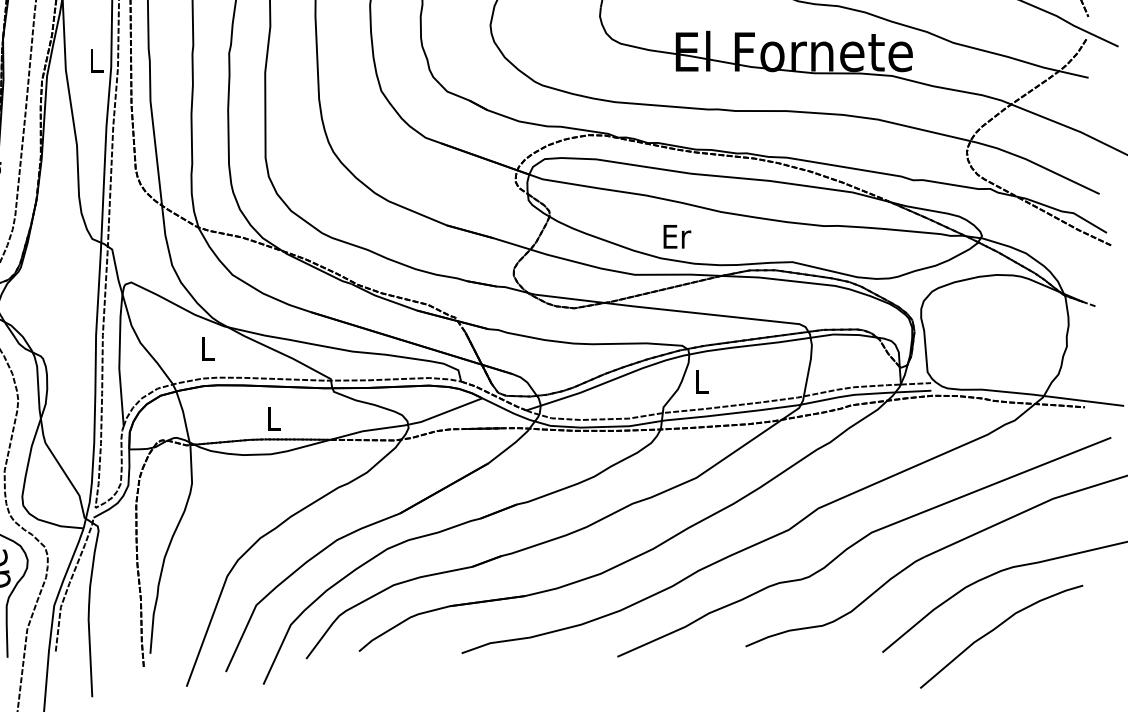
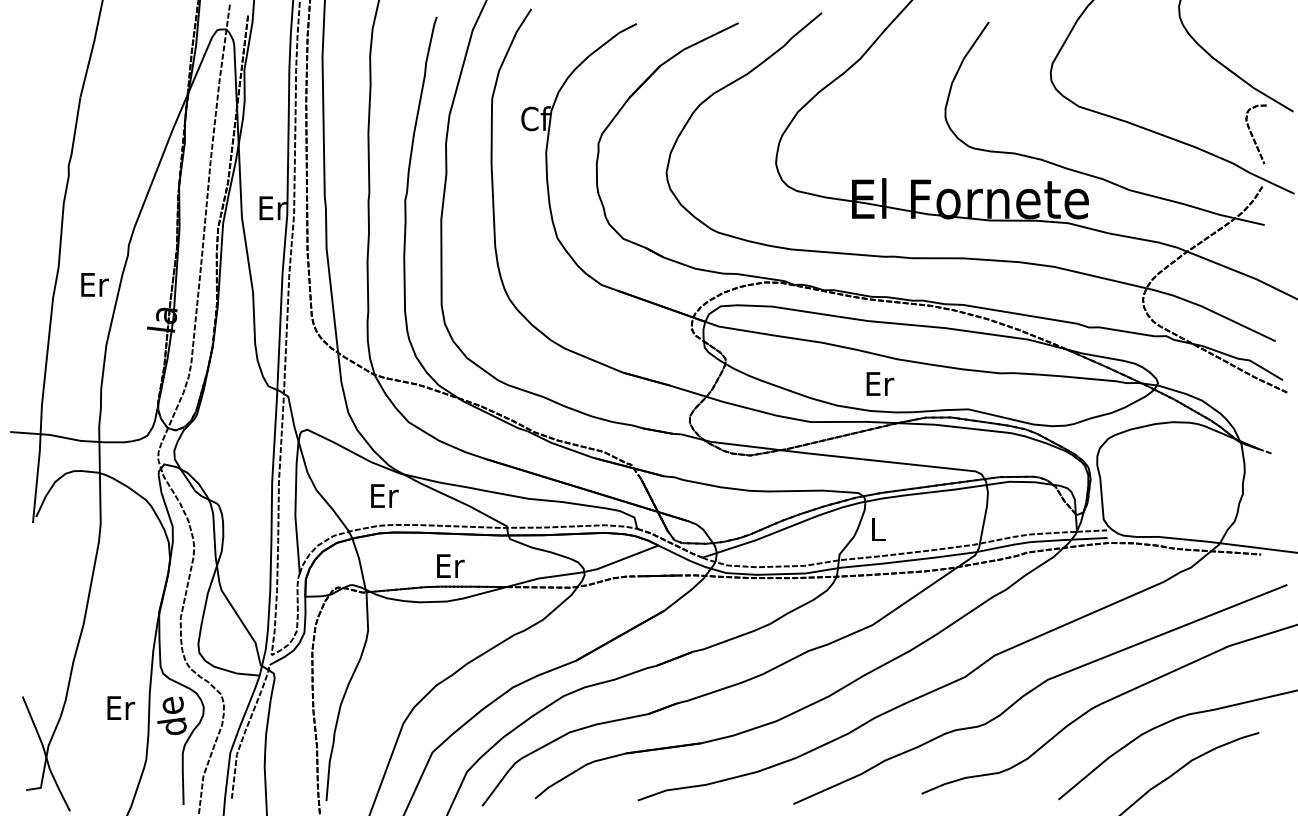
text: (96, 61) -> (272, 208), L -> Er
text: (677, 236) -> (880, 383), moved
text: (208, 348) -> (384, 495), L -> Er
text: (274, 418) -> (450, 565), L -> Er

